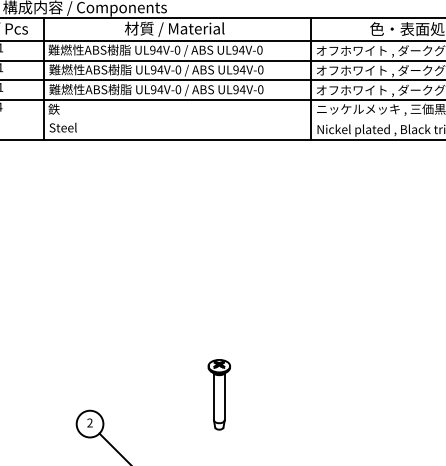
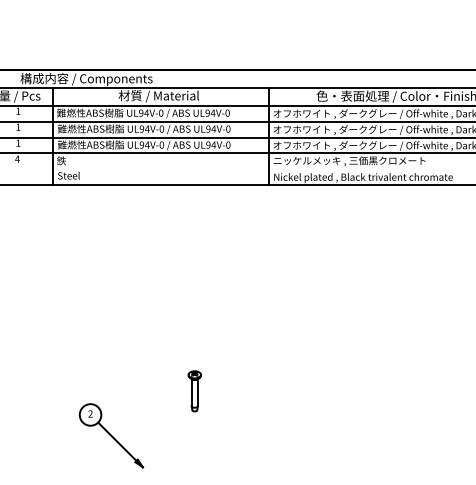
part: (218, 395) -> (194, 391), size x0.71

